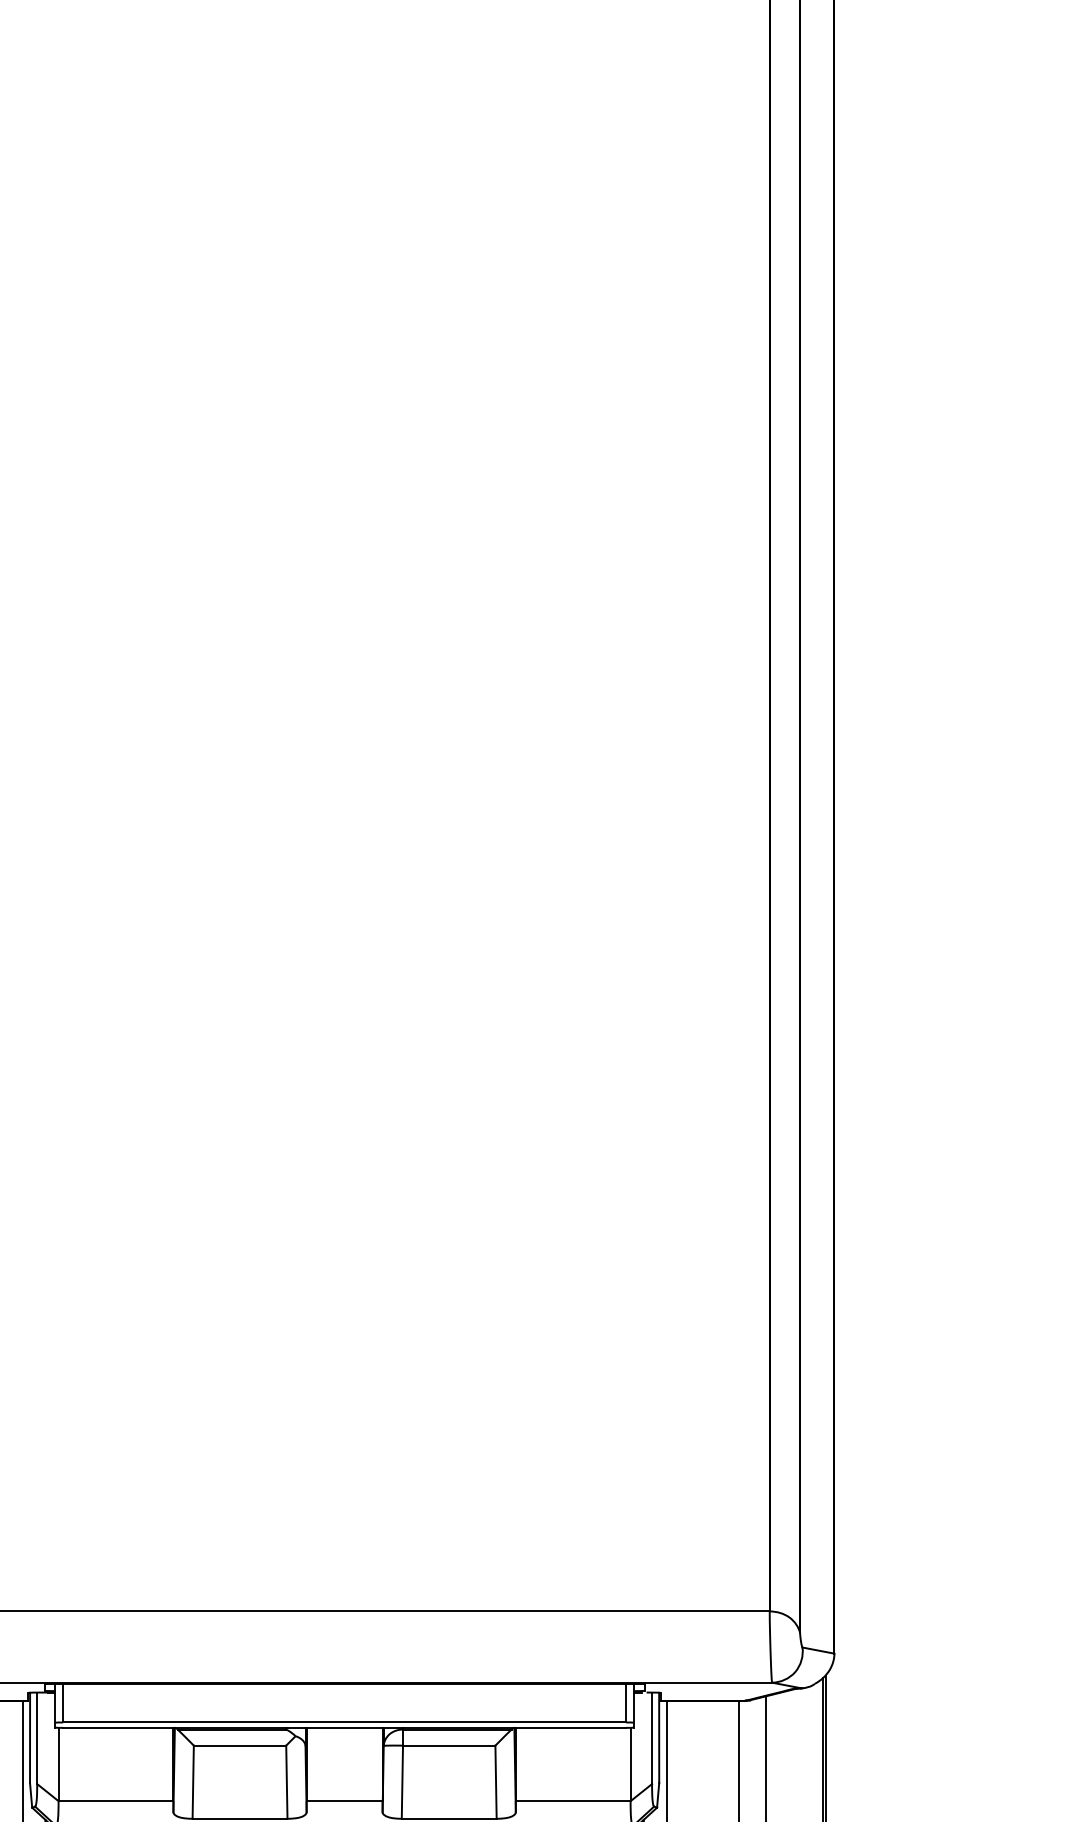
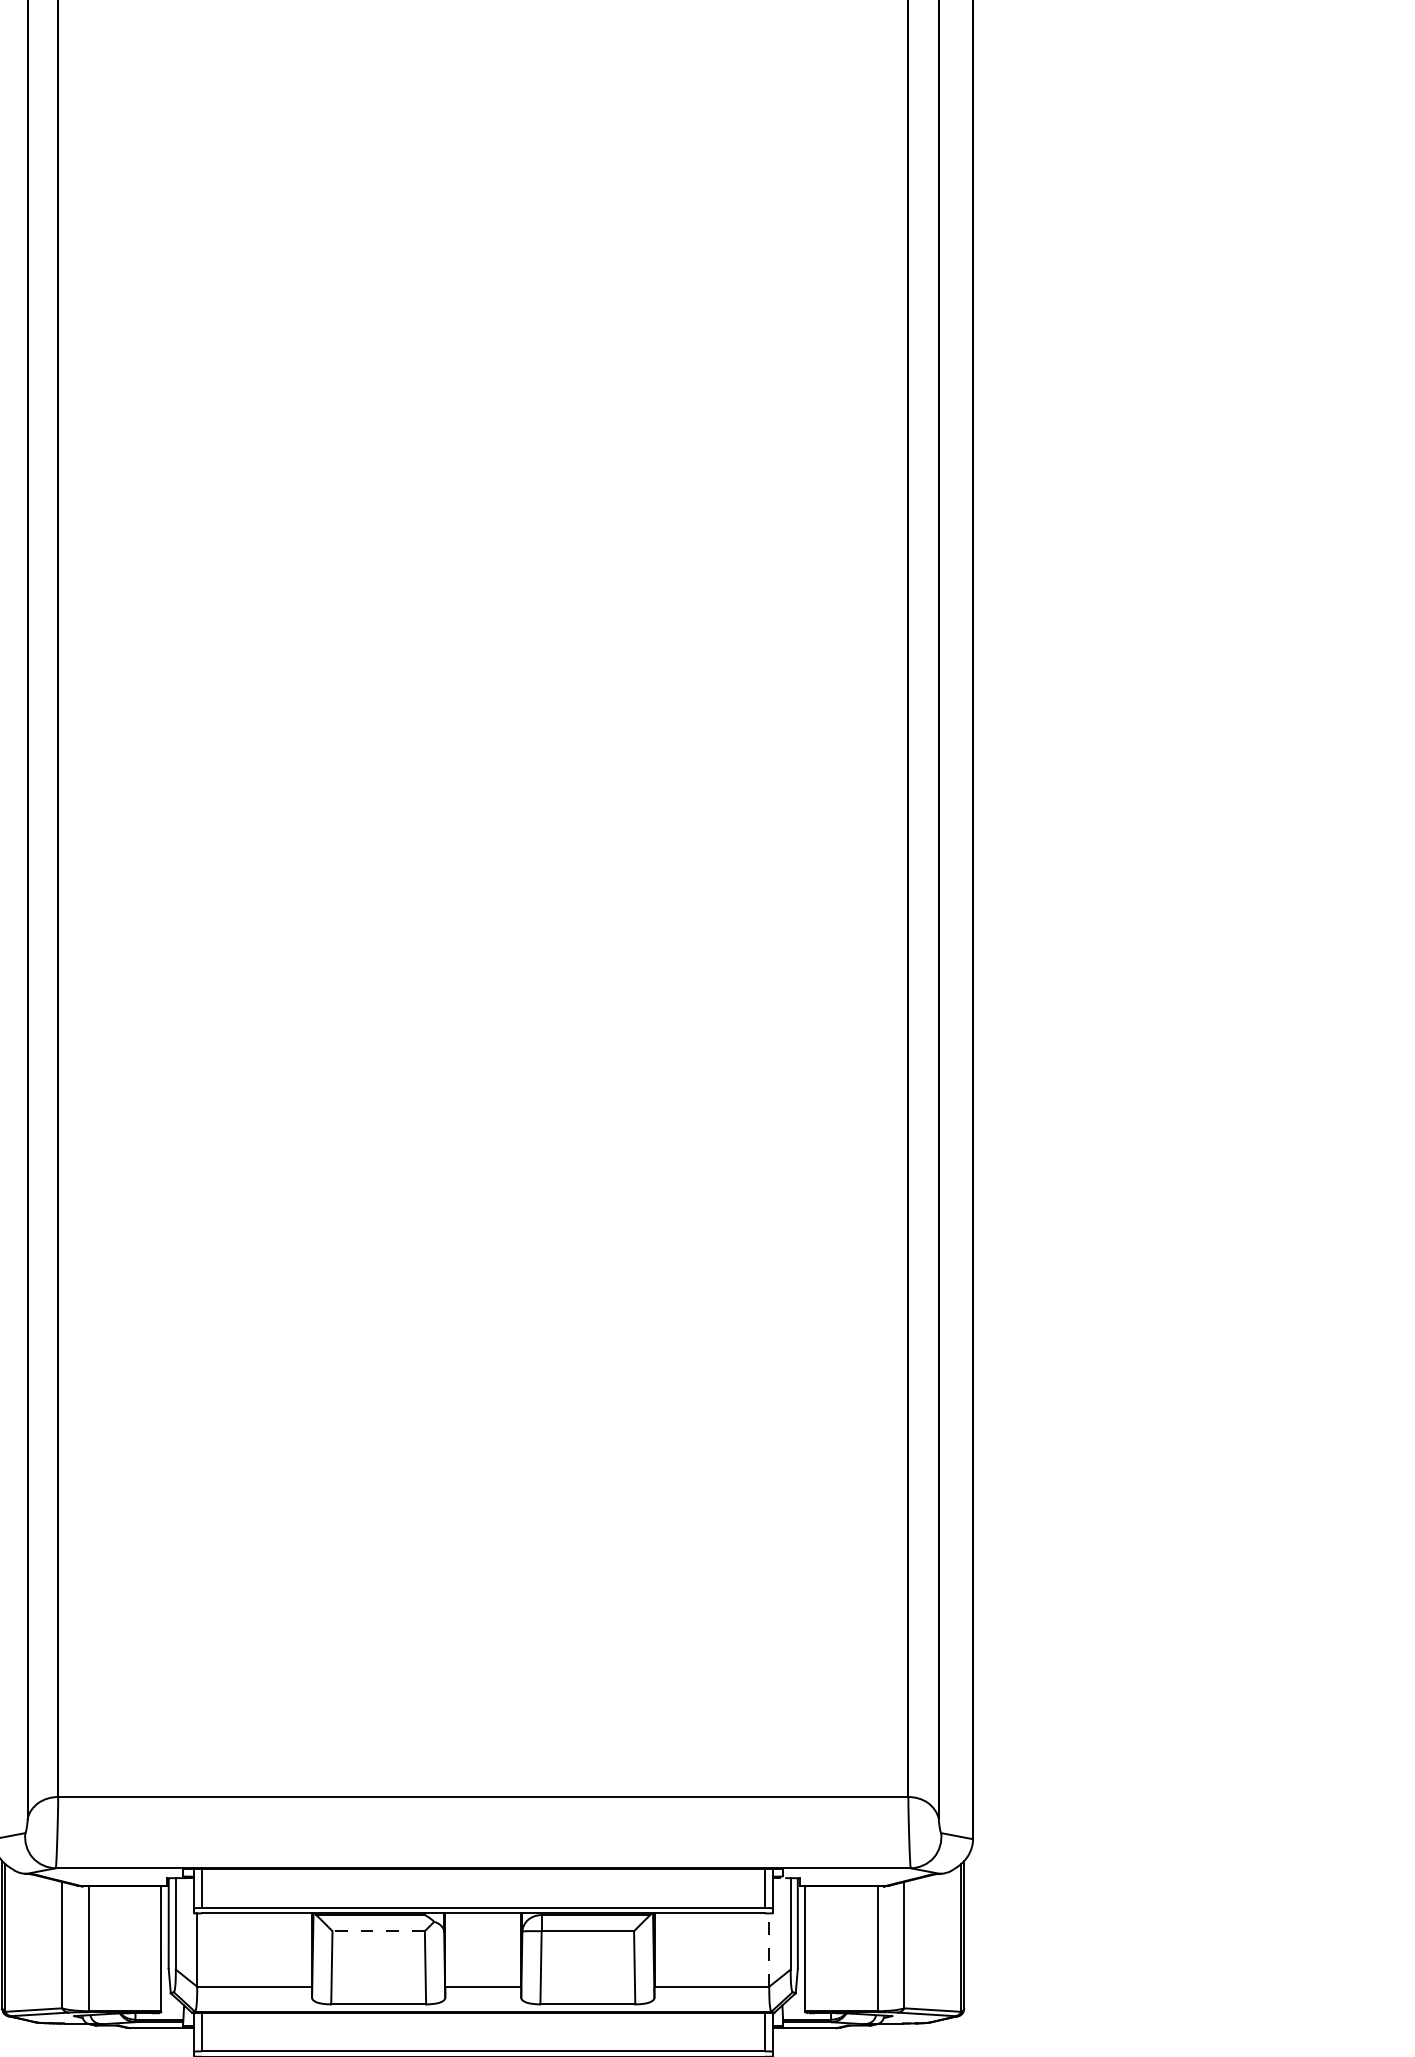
line: (239, 1745) -> (378, 1931), solid -> dashed
line: (630, 1764) -> (769, 1950), solid -> dashed

